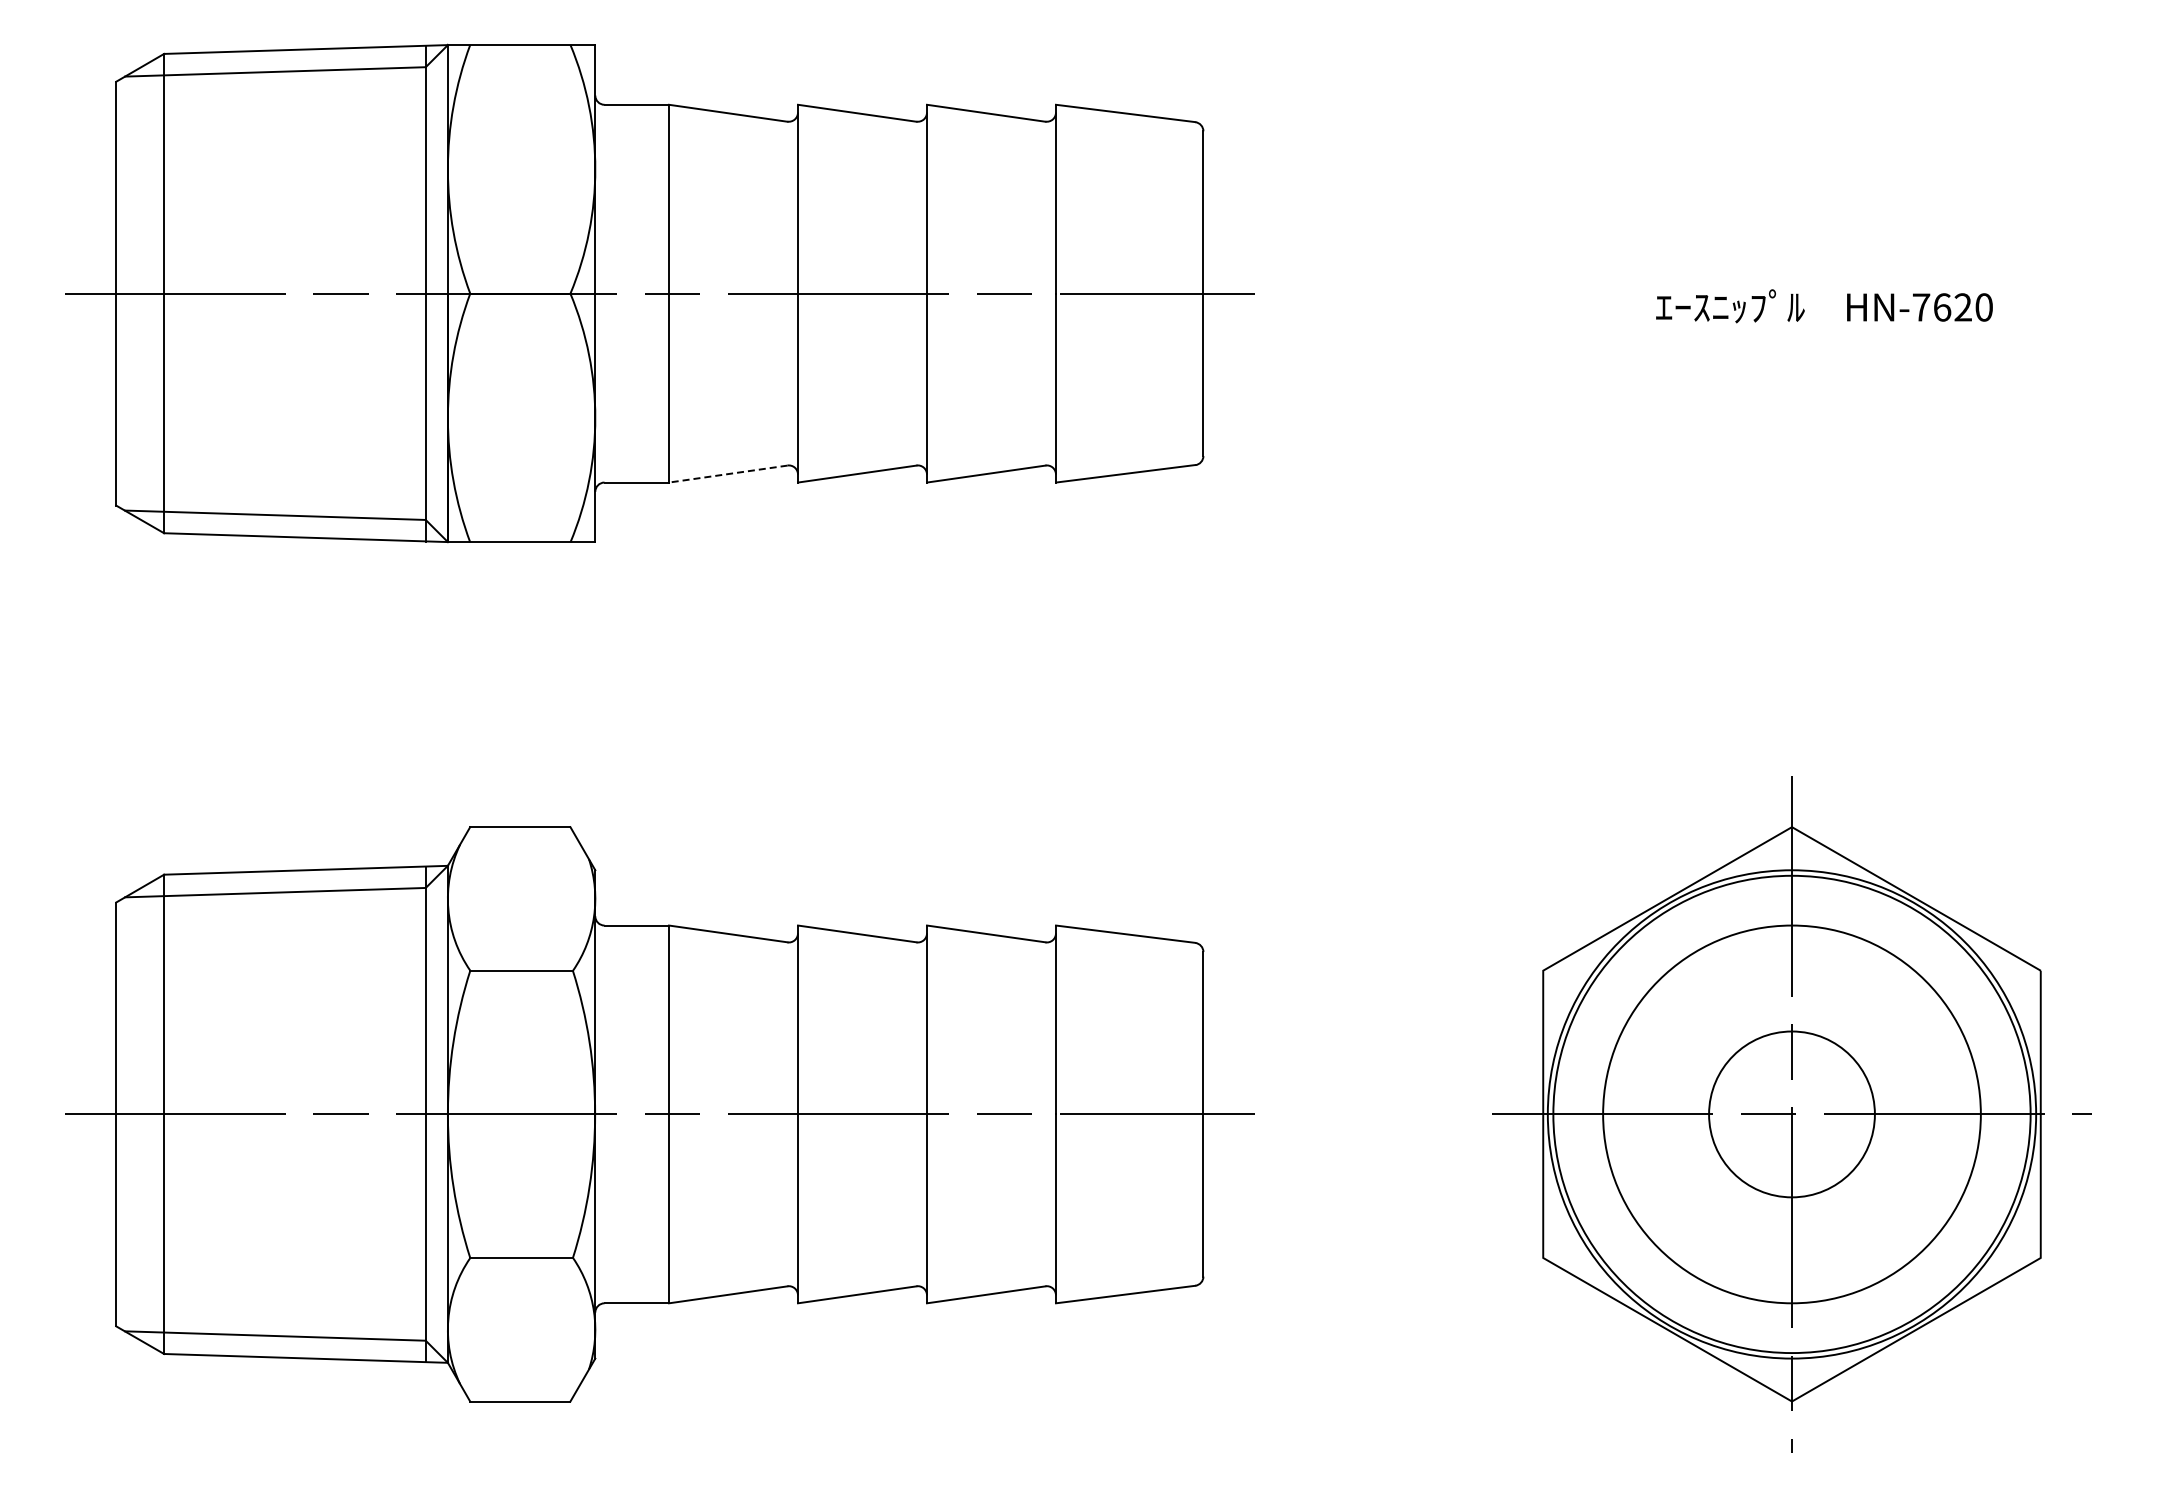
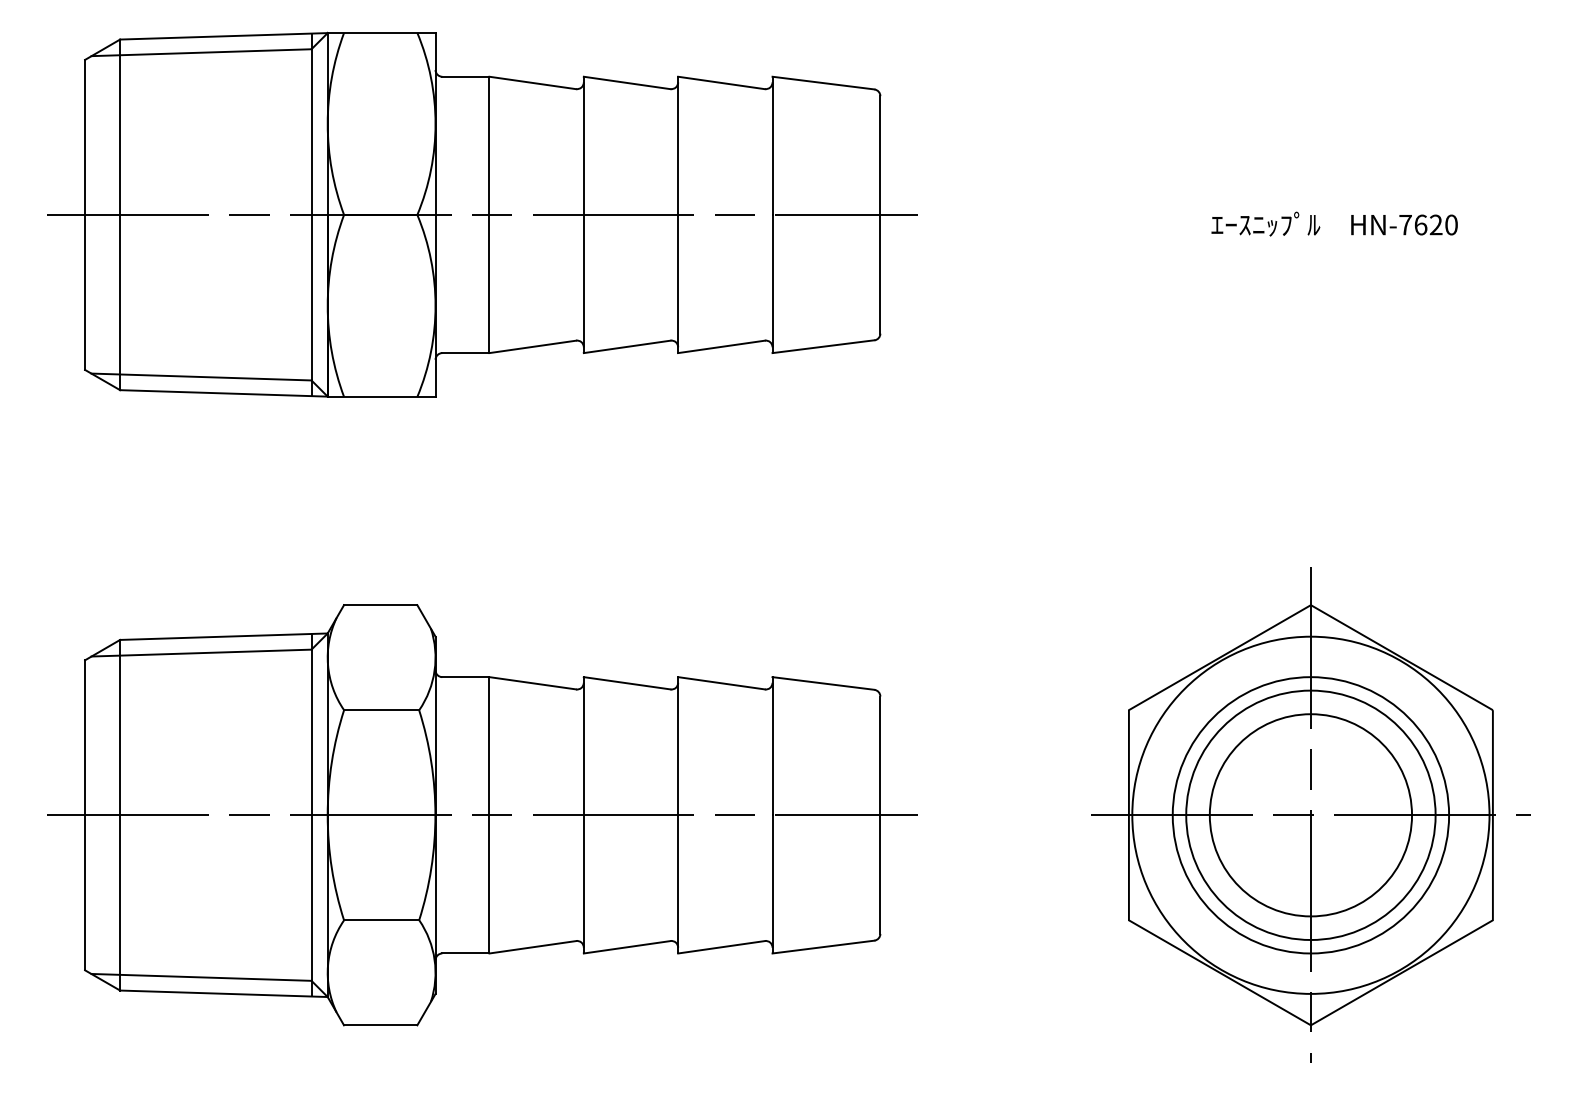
line: (728, 474) -> (532, 347), dashed -> solid
circle: (1791, 1113) -> (1310, 814), size x0.71
circle: (1791, 1114) -> (1310, 815), size x1.67

